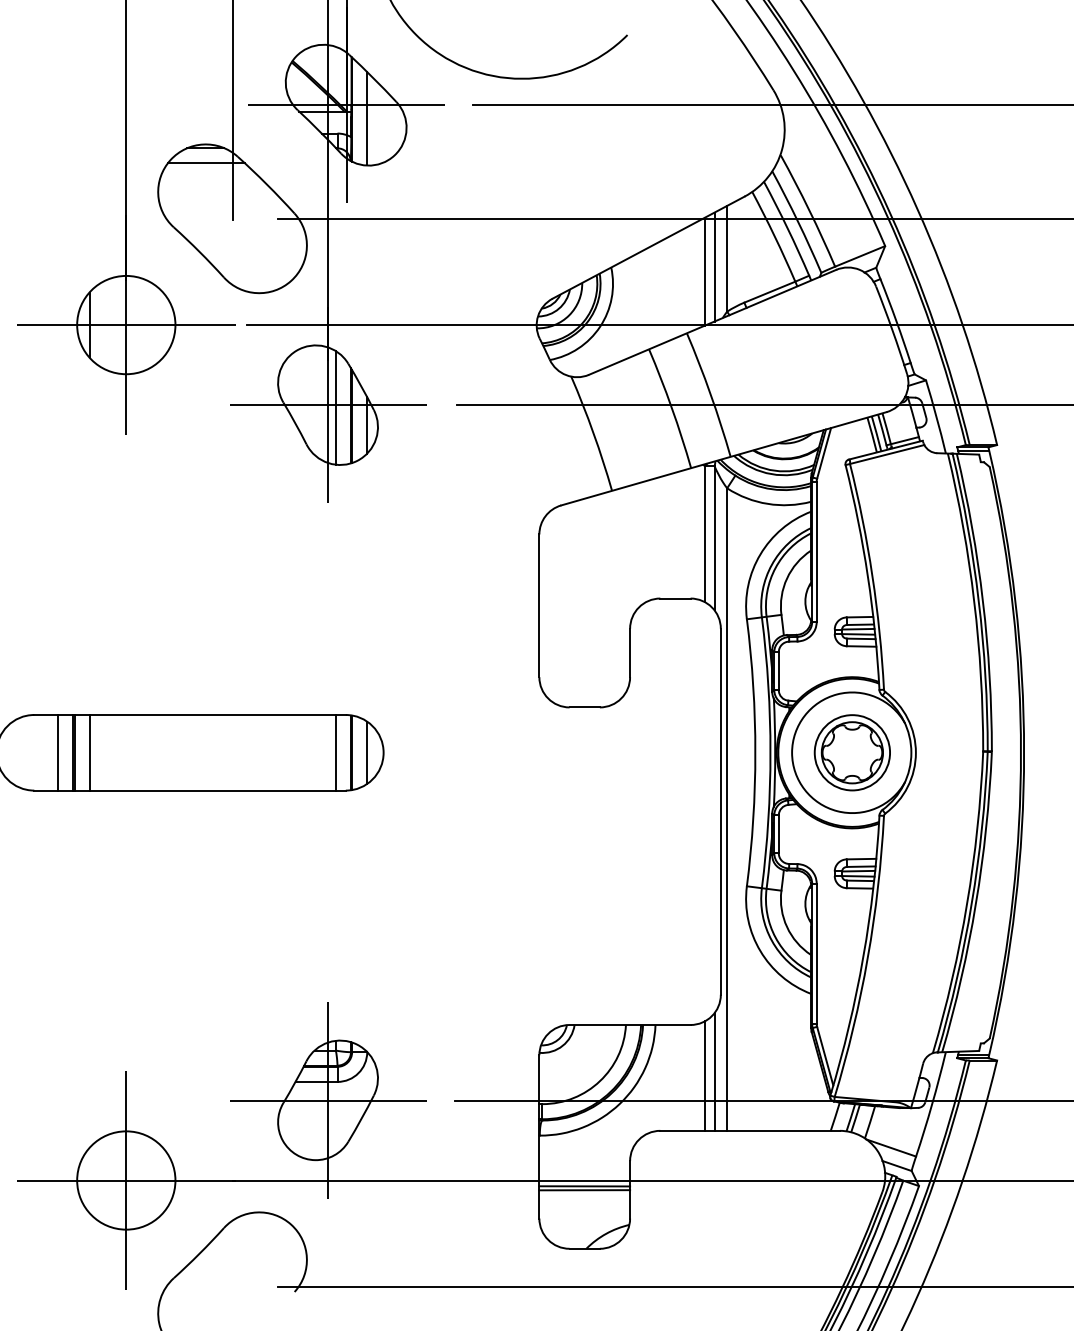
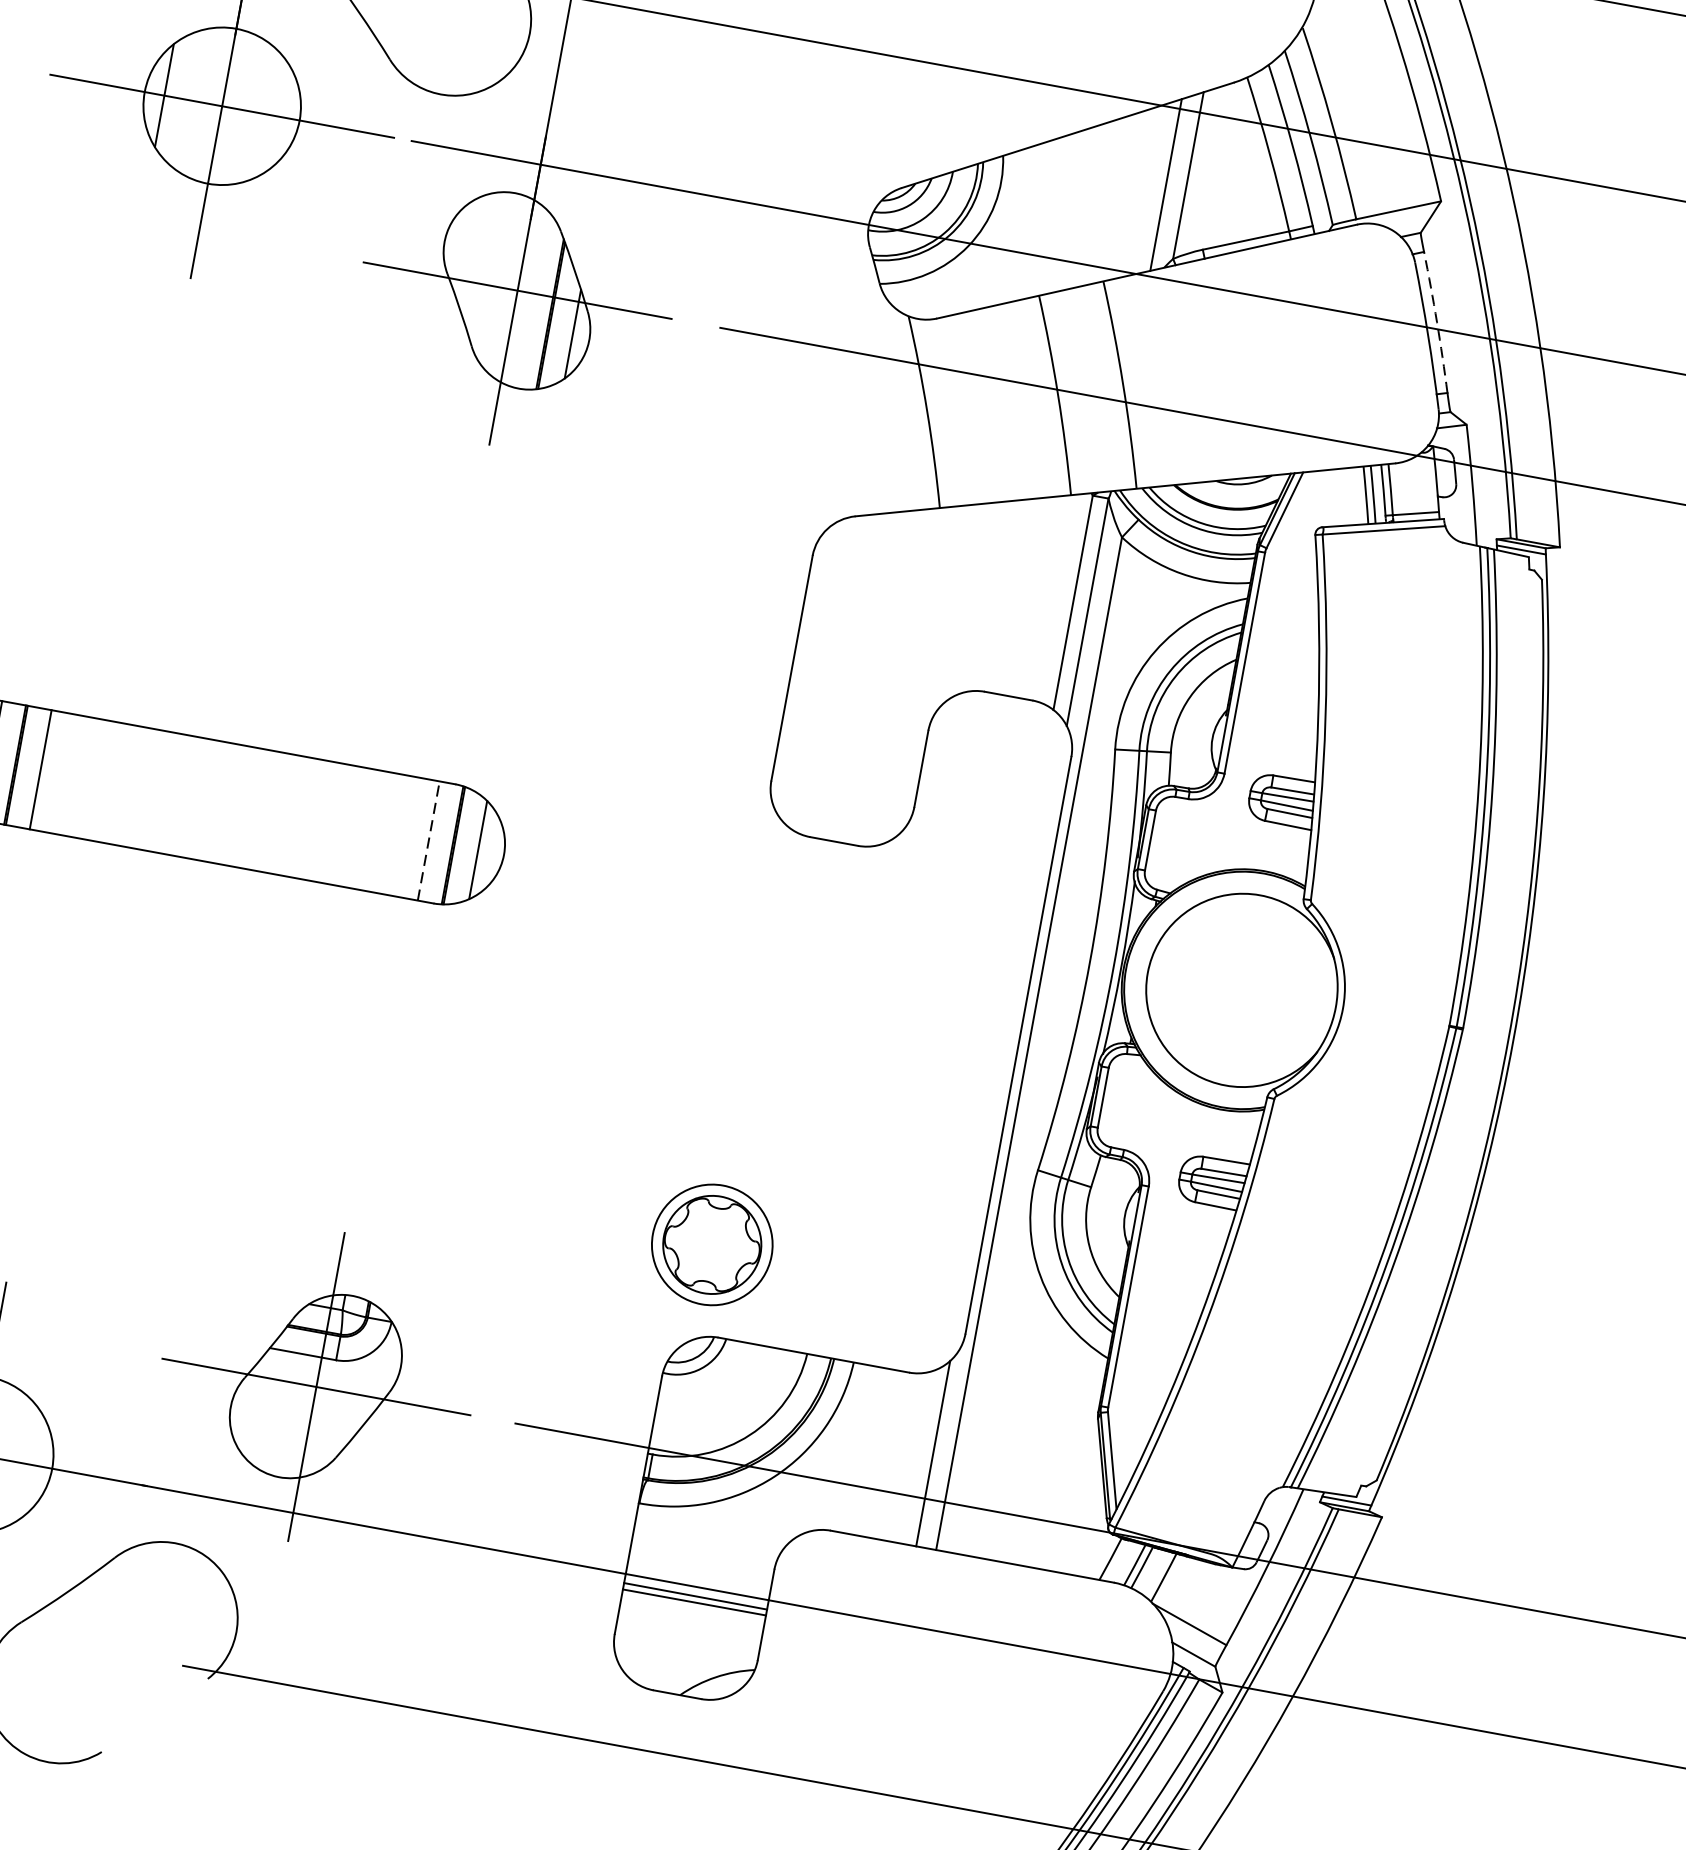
line: (704, 271) -> (1148, 189), removed
arc: (896, 320) -> (1437, 321), solid -> dashed
line: (335, 407) -> (528, 296), removed
line: (335, 752) -> (428, 840), solid -> dashed
part: (851, 752) -> (710, 1244), moved
line: (704, 1075) -> (916, 1456), removed

